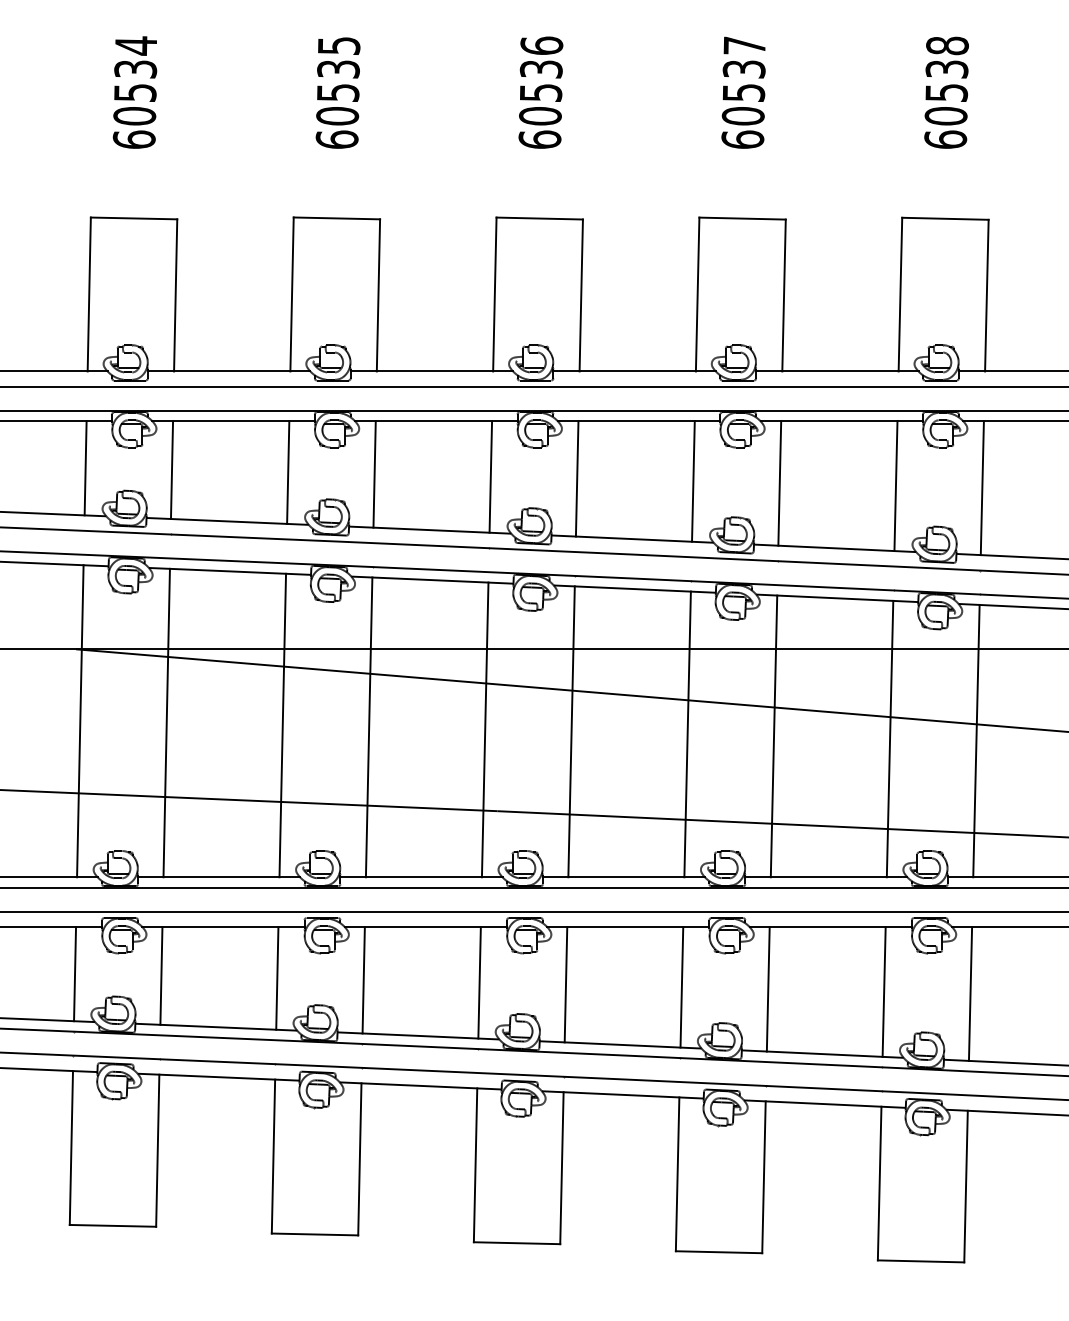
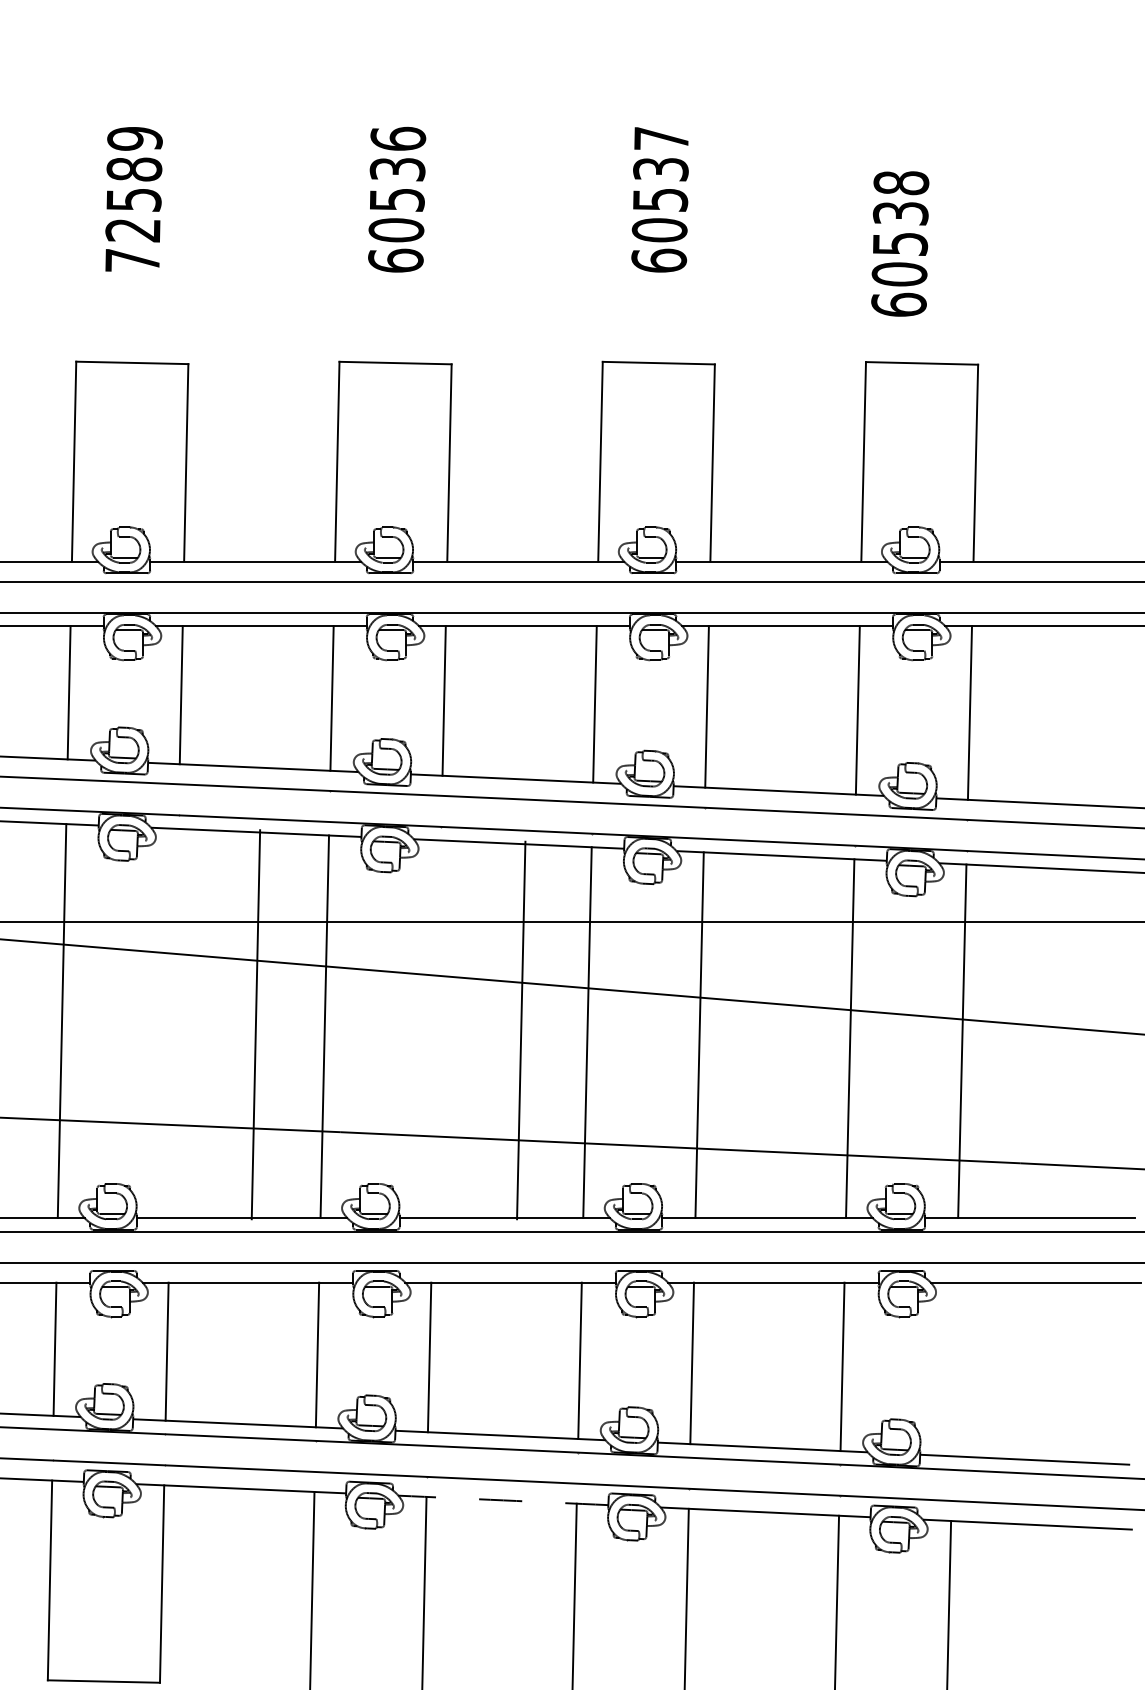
text: (337, 92) -> (133, 199), 60535 -> 72589
text: (946, 92) -> (900, 243), moved
line: (368, 727) -> (255, 1024), moved
line: (571, 731) -> (521, 1030), moved
line: (970, 993) -> (954, 1368), removed
arc: (622, 1094) -> (502, 1499), solid -> dashed

